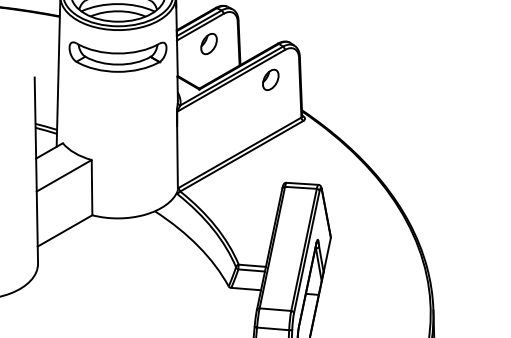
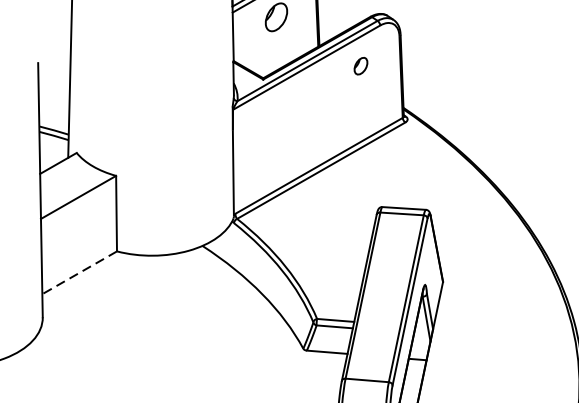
part: (117, 56) -> (151, 34), removed
part: (270, 79) -> (360, 65), size x0.6
line: (64, 231) -> (78, 273), solid -> dashed

